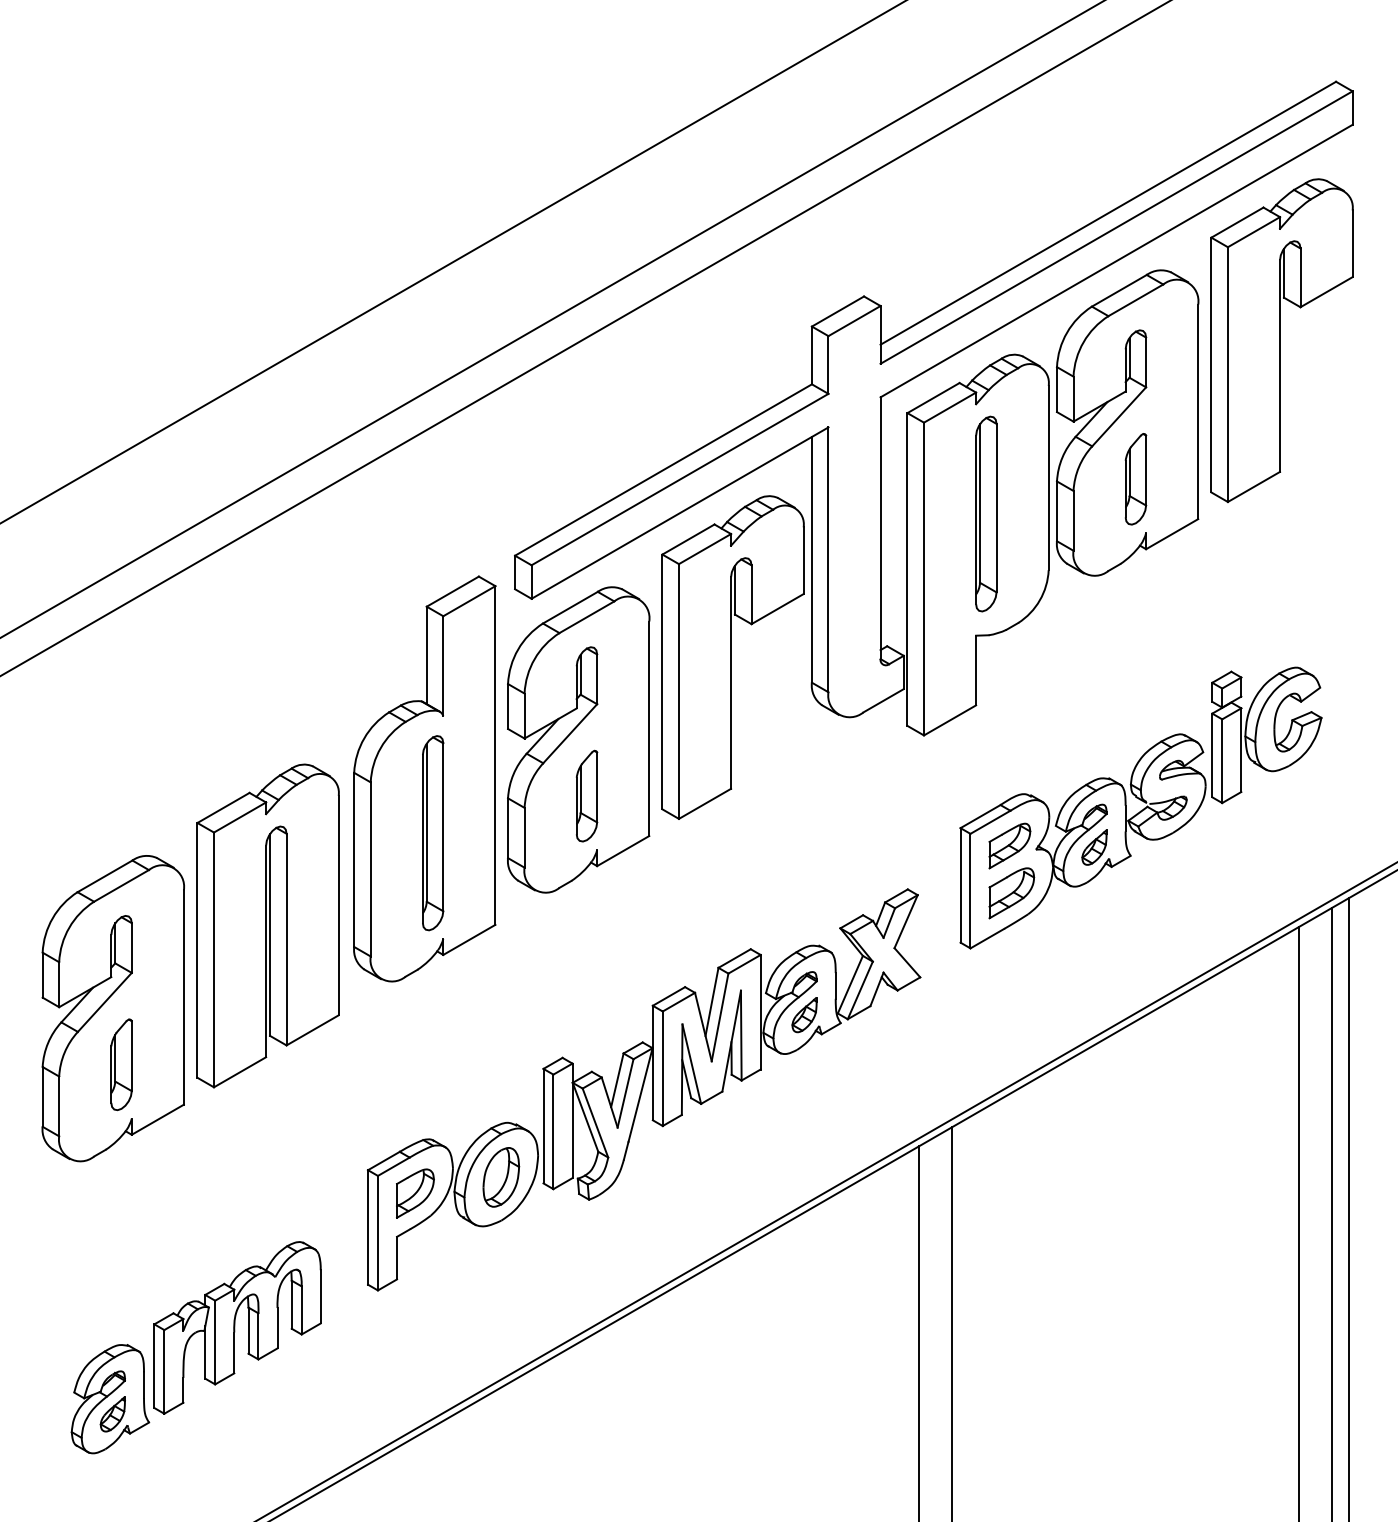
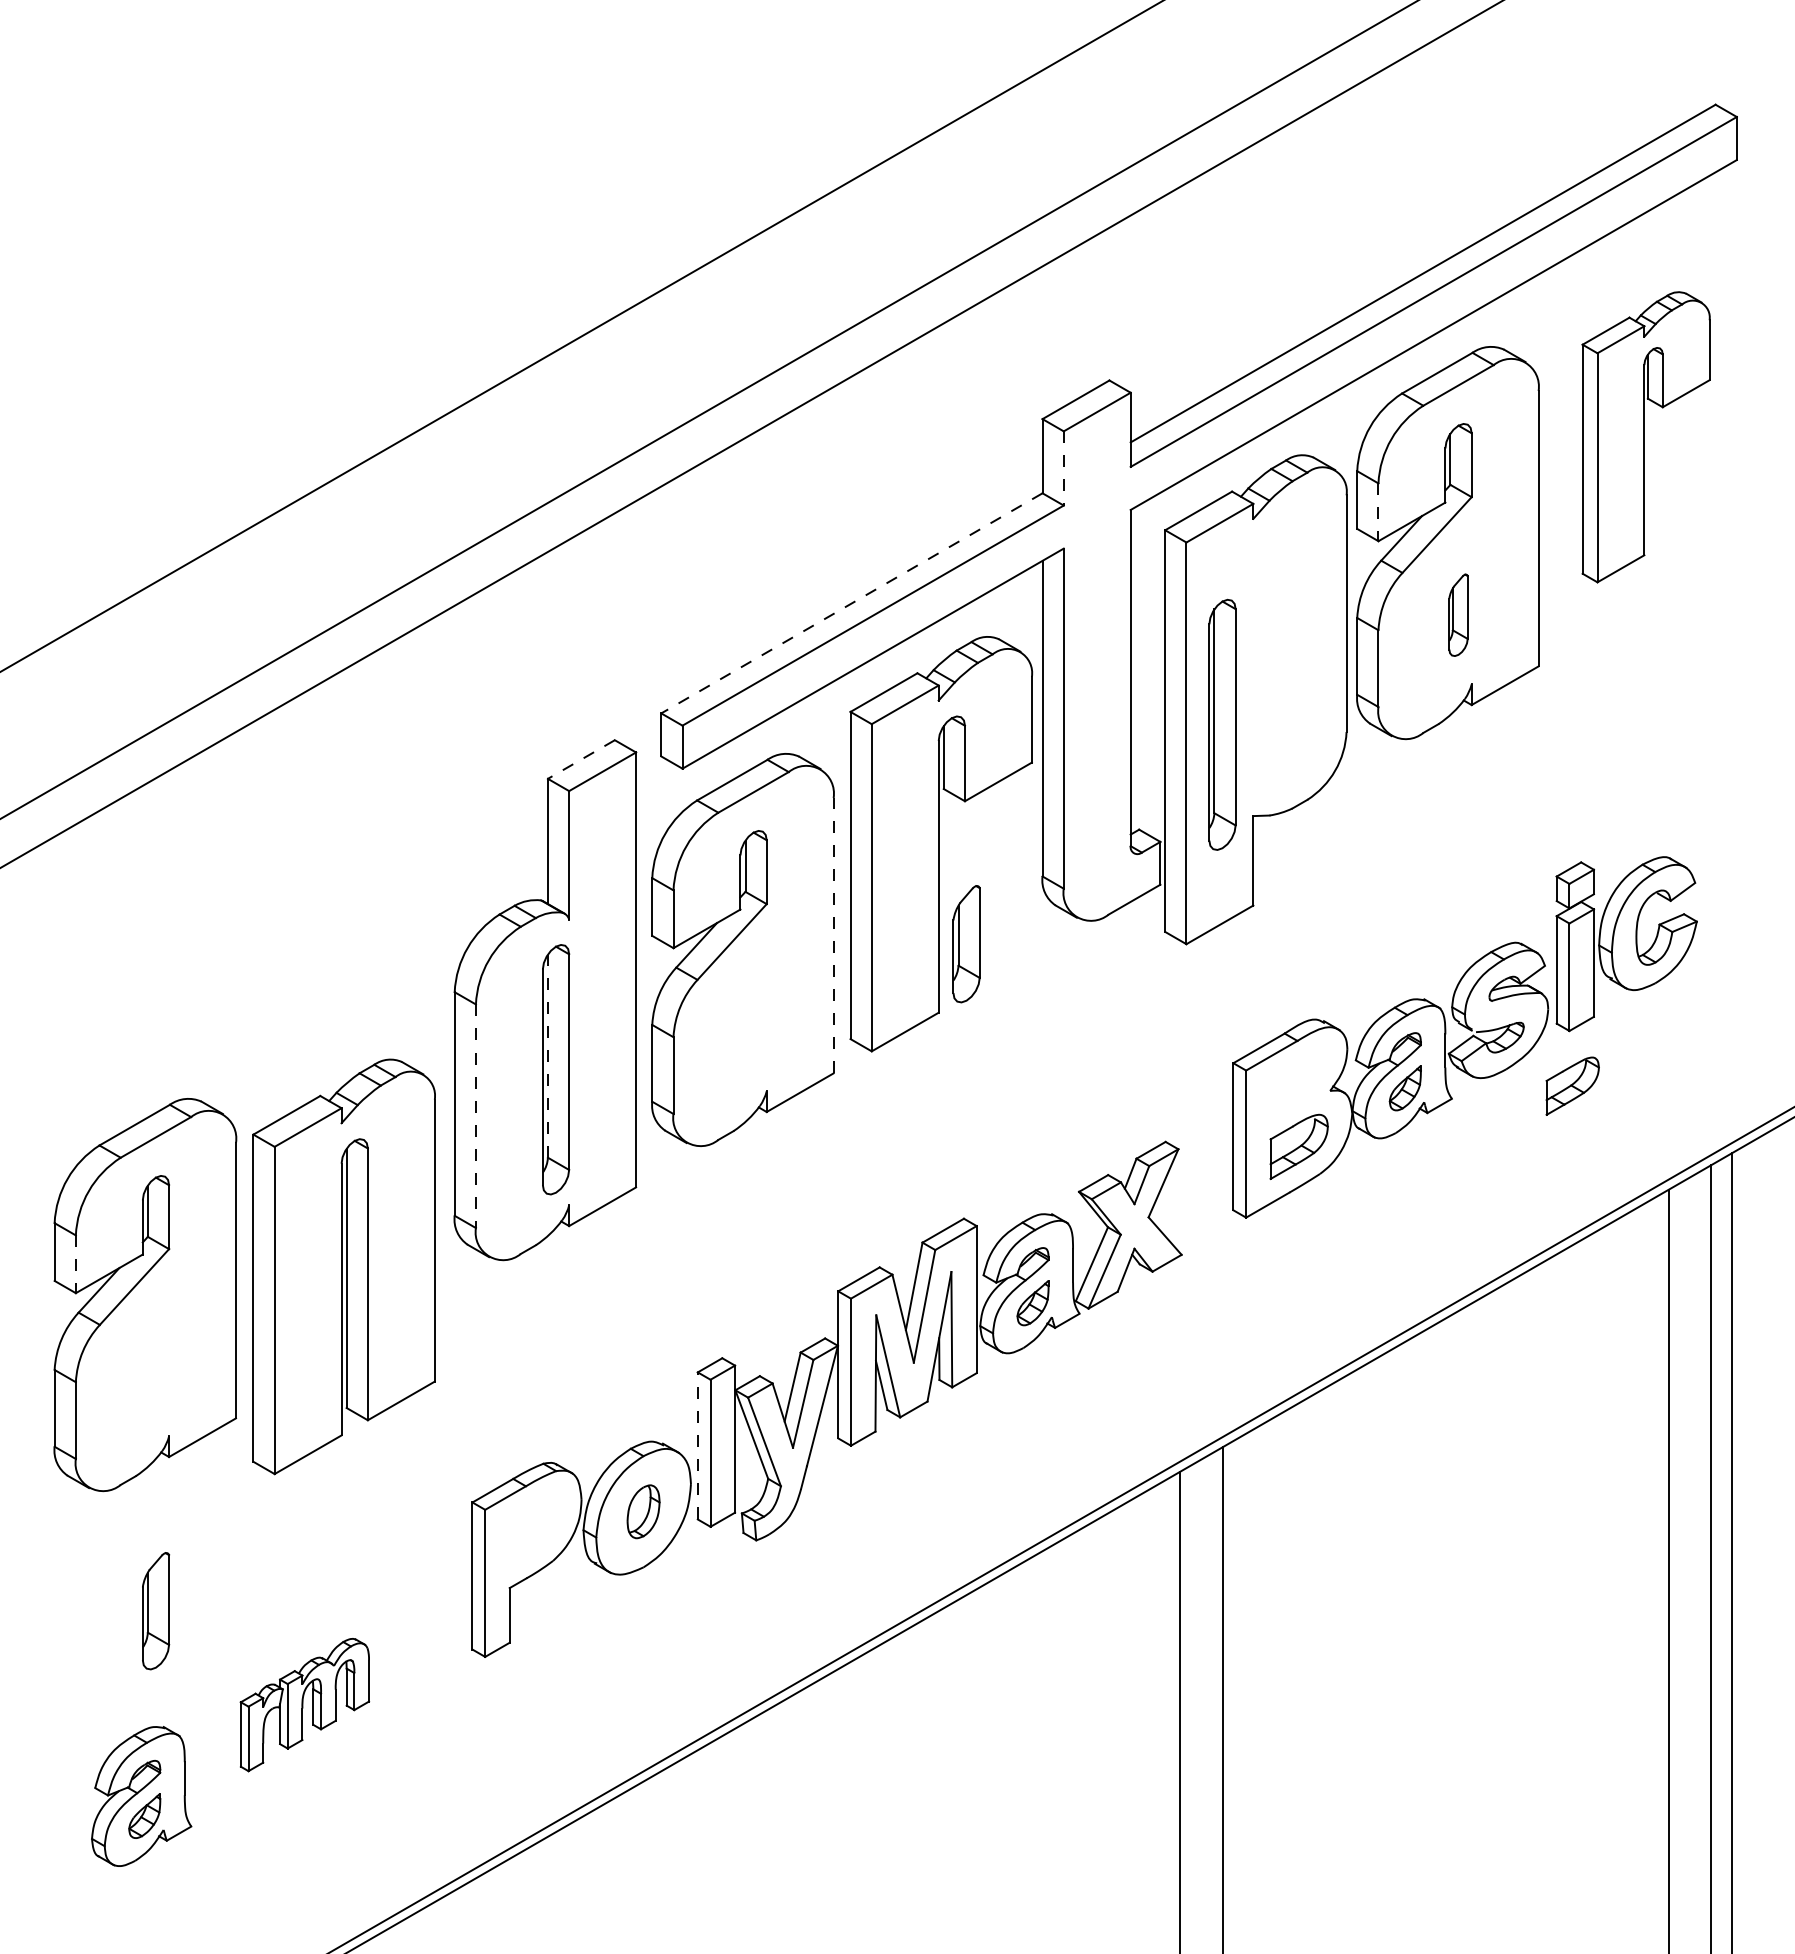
part: (1281, 340) -> (1645, 437), size x0.7
line: (828, 365) -> (1063, 468), solid -> dashed
line: (1073, 399) -> (1378, 512), solid -> dashed
line: (663, 470) -> (851, 603), solid -> dashed
part: (1135, 479) -> (1458, 615), size x0.7
part: (986, 513) -> (1222, 724), moved
line: (452, 591) -> (581, 759), solid -> dashed
line: (649, 728) -> (833, 935), solid -> dashed
part: (586, 796) -> (966, 944), moved
line: (426, 822) -> (547, 1056), solid -> dashed
part: (1009, 845) -> (1572, 1085), moved
line: (370, 869) -> (475, 1116), solid -> dashed
part: (267, 925) -> (343, 1266), moved
line: (58, 984) -> (75, 1264), solid -> dashed
part: (121, 1065) -> (156, 1611), moved
line: (543, 1125) -> (697, 1445), solid -> dashed
part: (501, 1177) -> (643, 1511), size x0.7
part: (415, 1193) -> (533, 1532), removed
part: (237, 1327) -> (304, 1704), size x0.6

